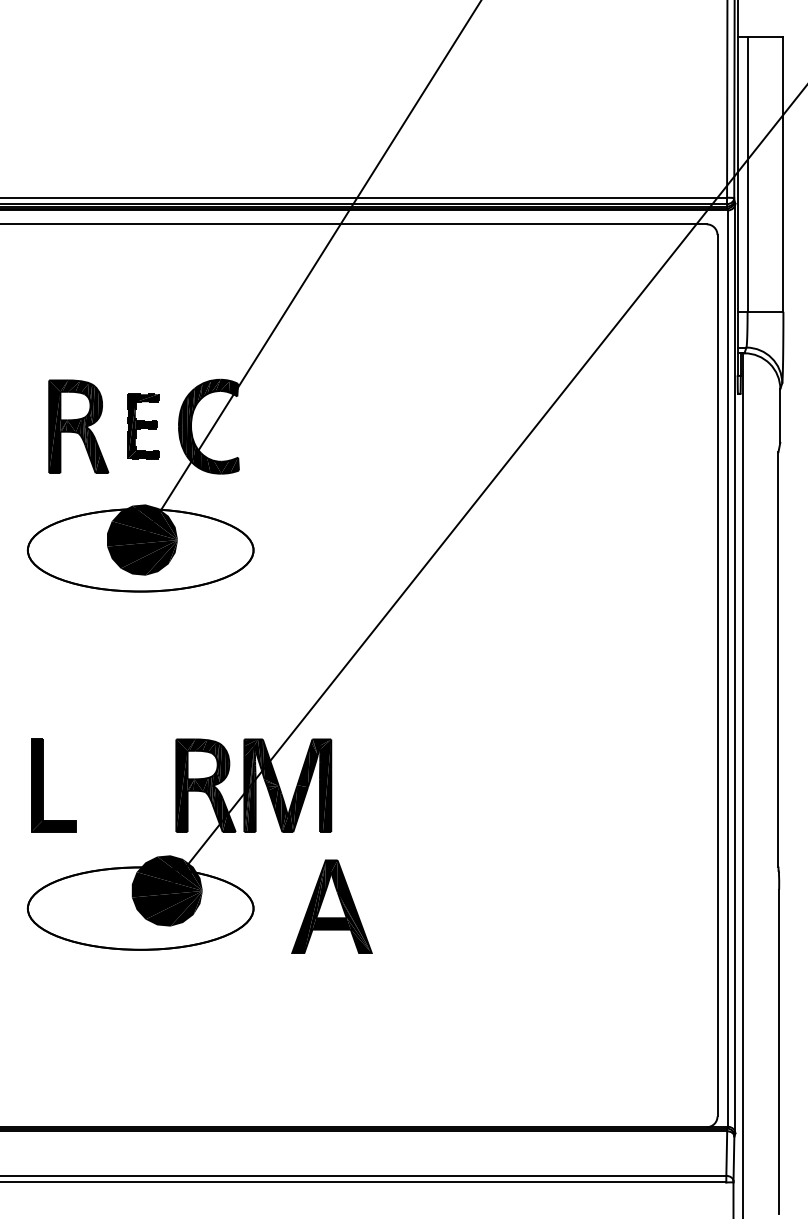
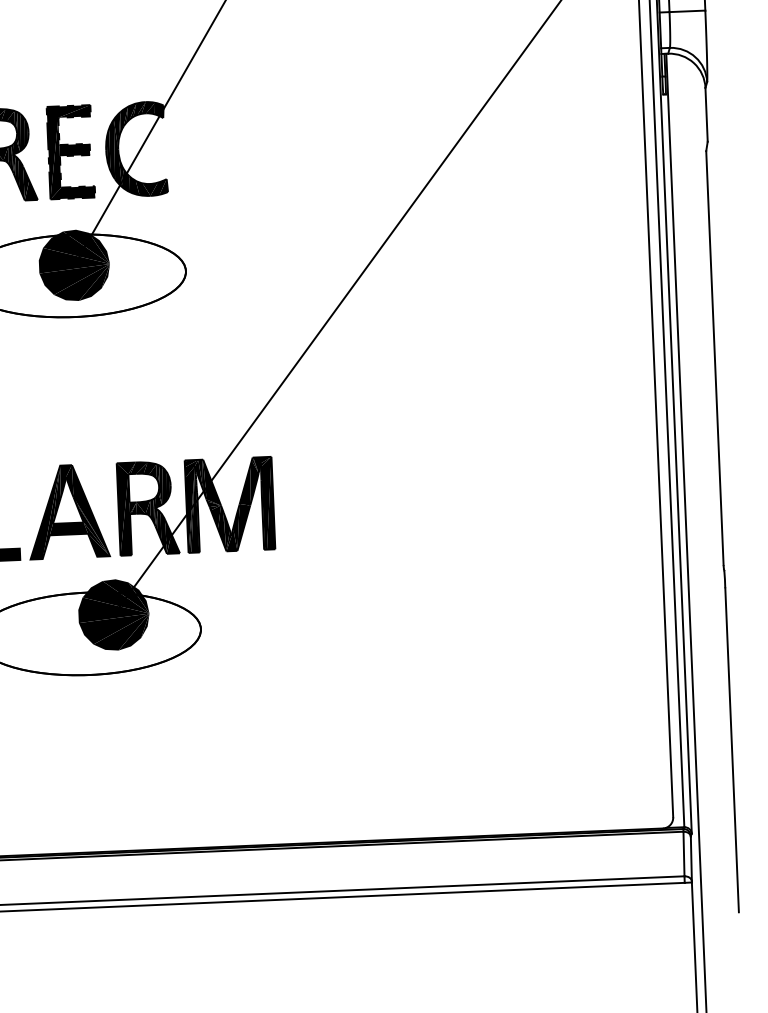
part: (143, 426) -> (70, 152), size x1.43
part: (331, 906) -> (67, 511), moved

